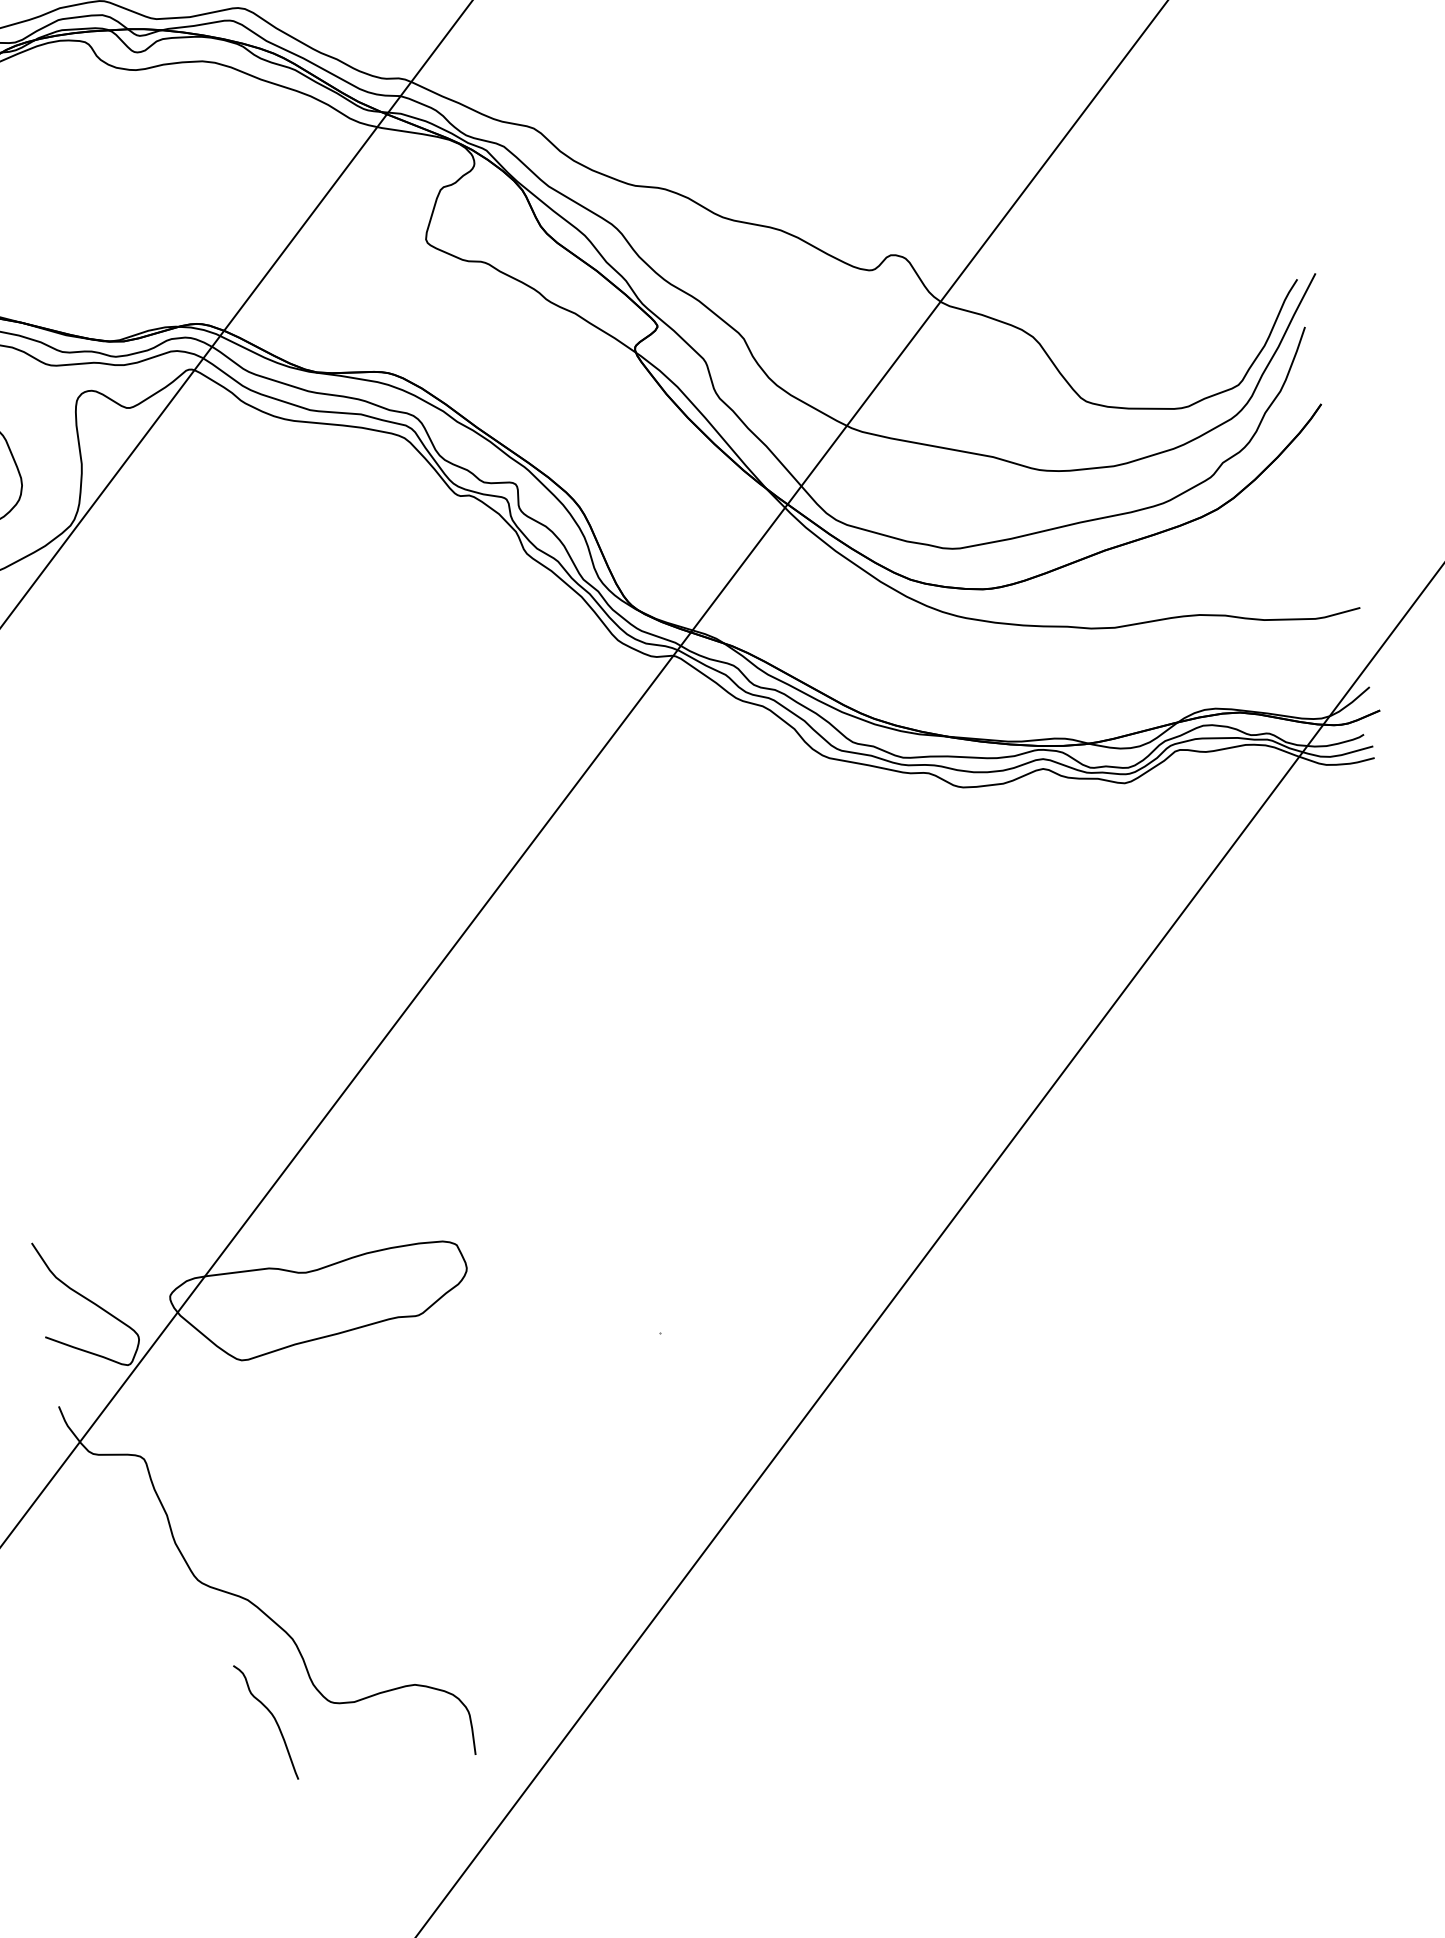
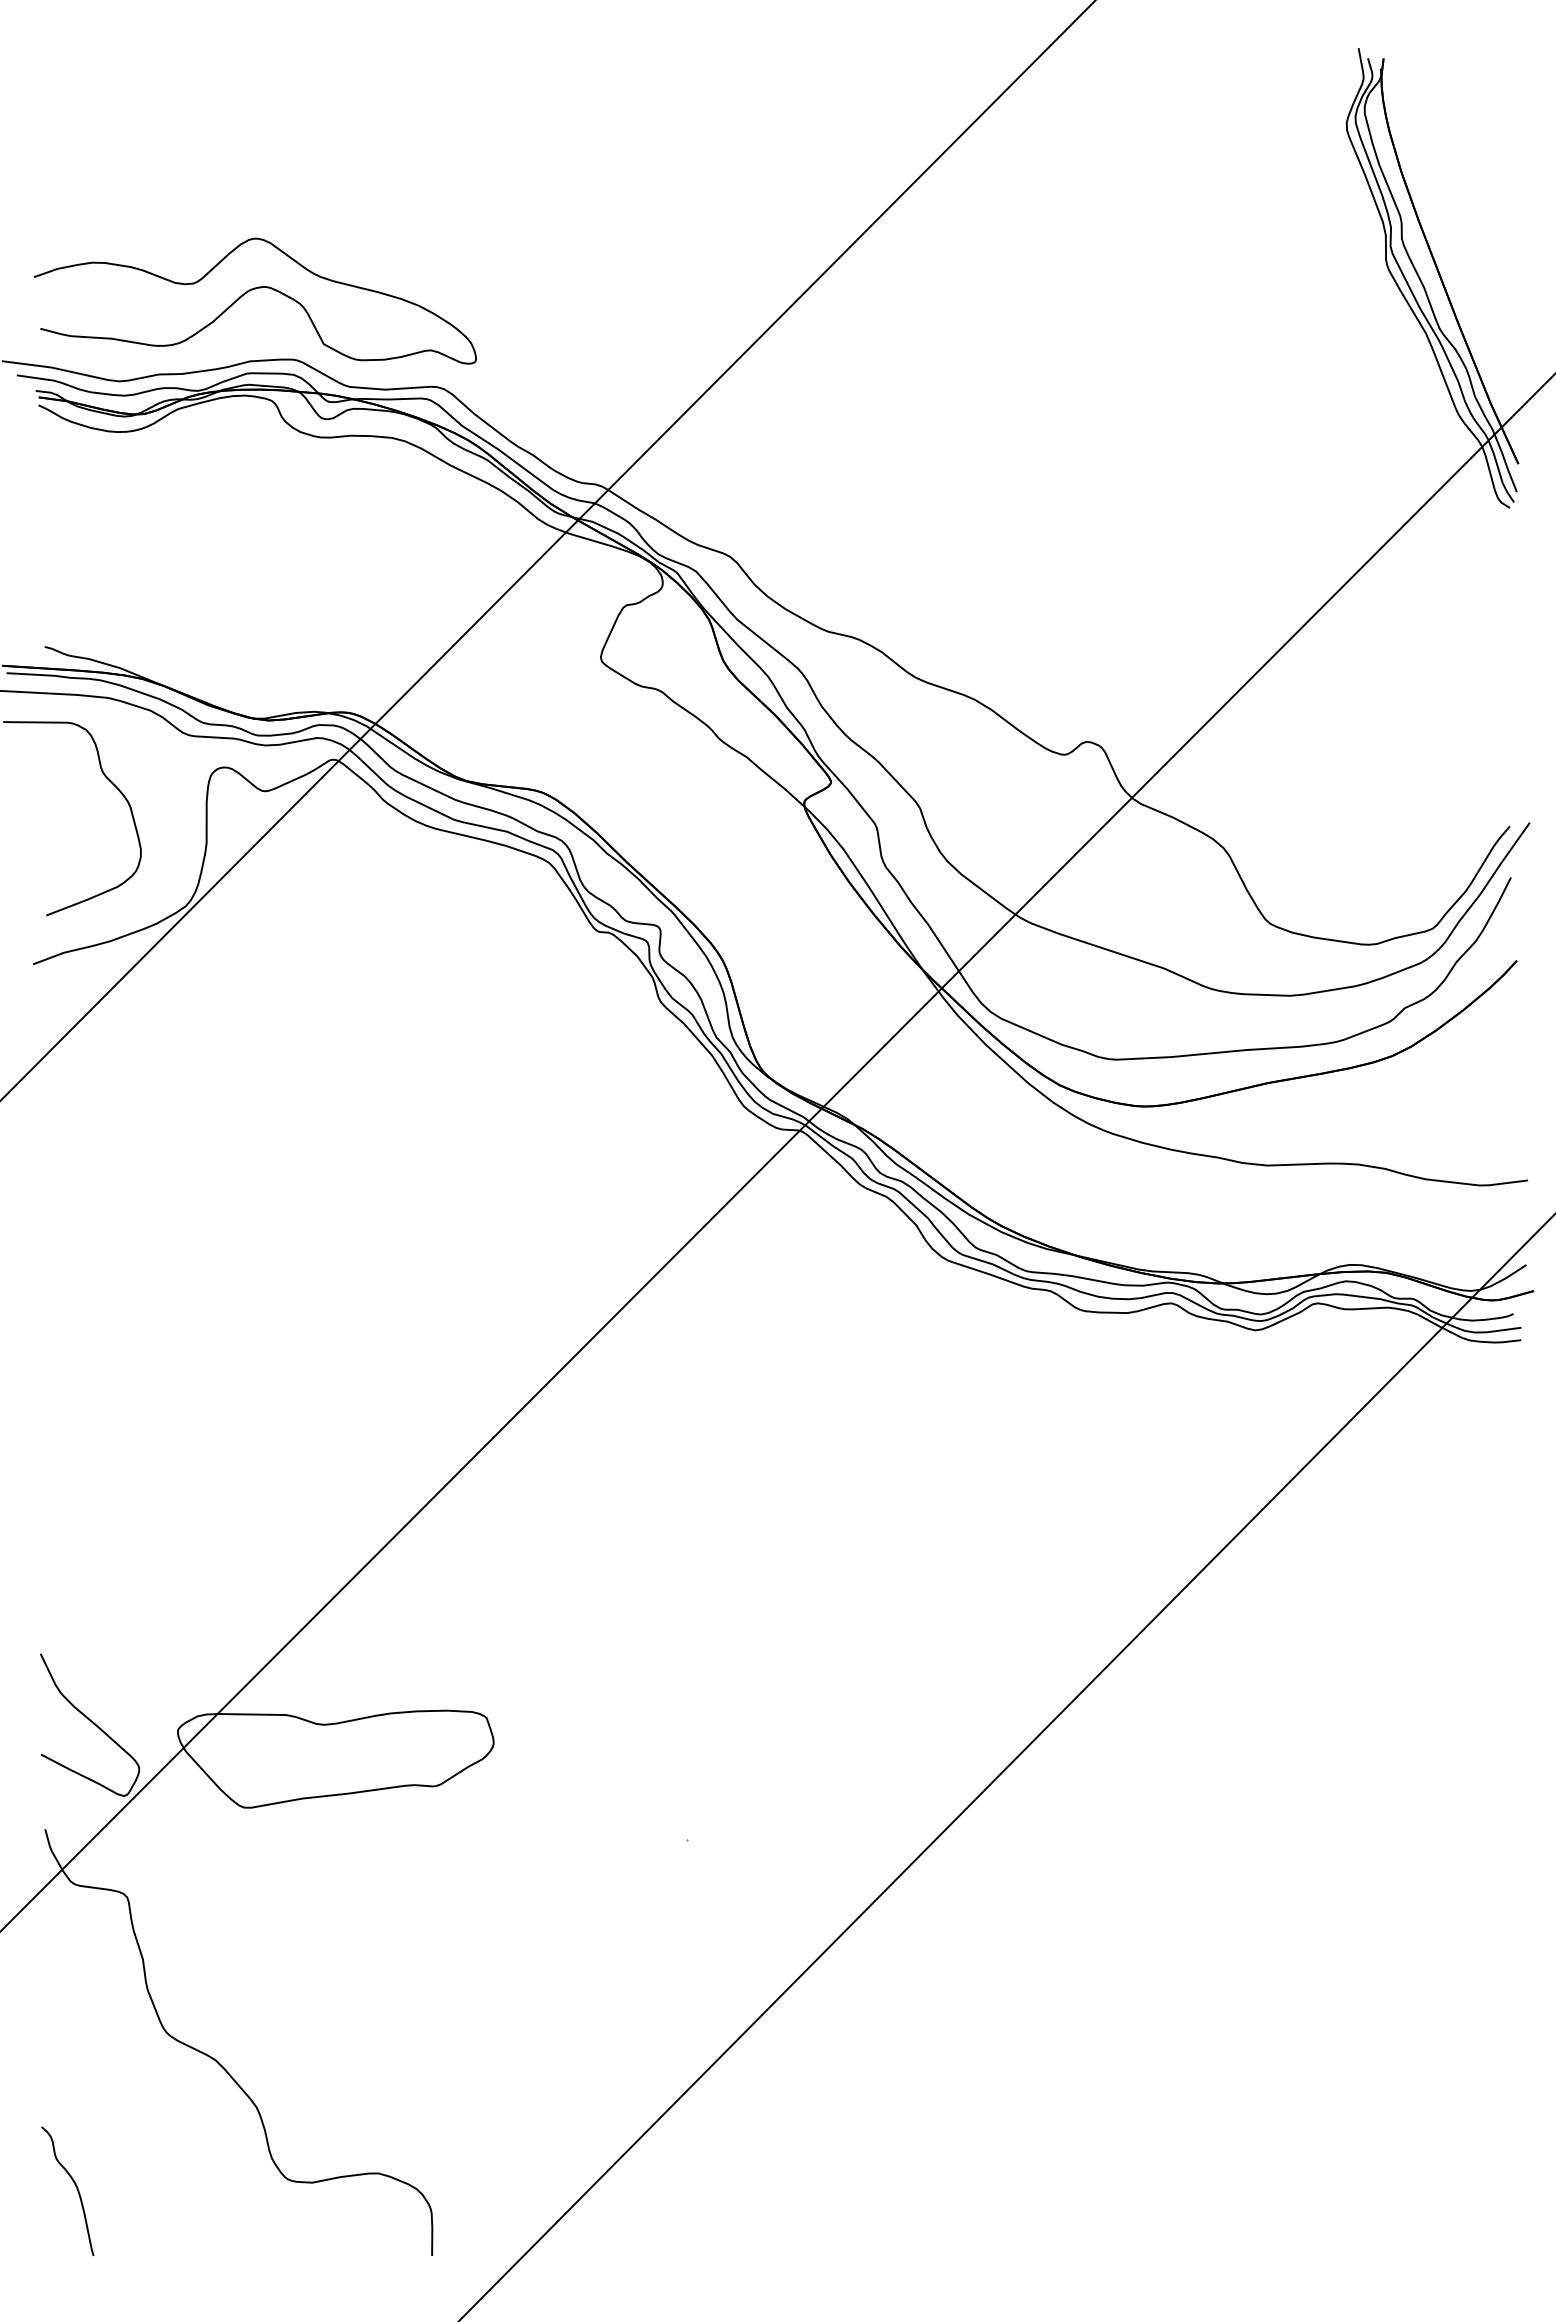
curve: (272, 1717) -> (75, 2186), moved

